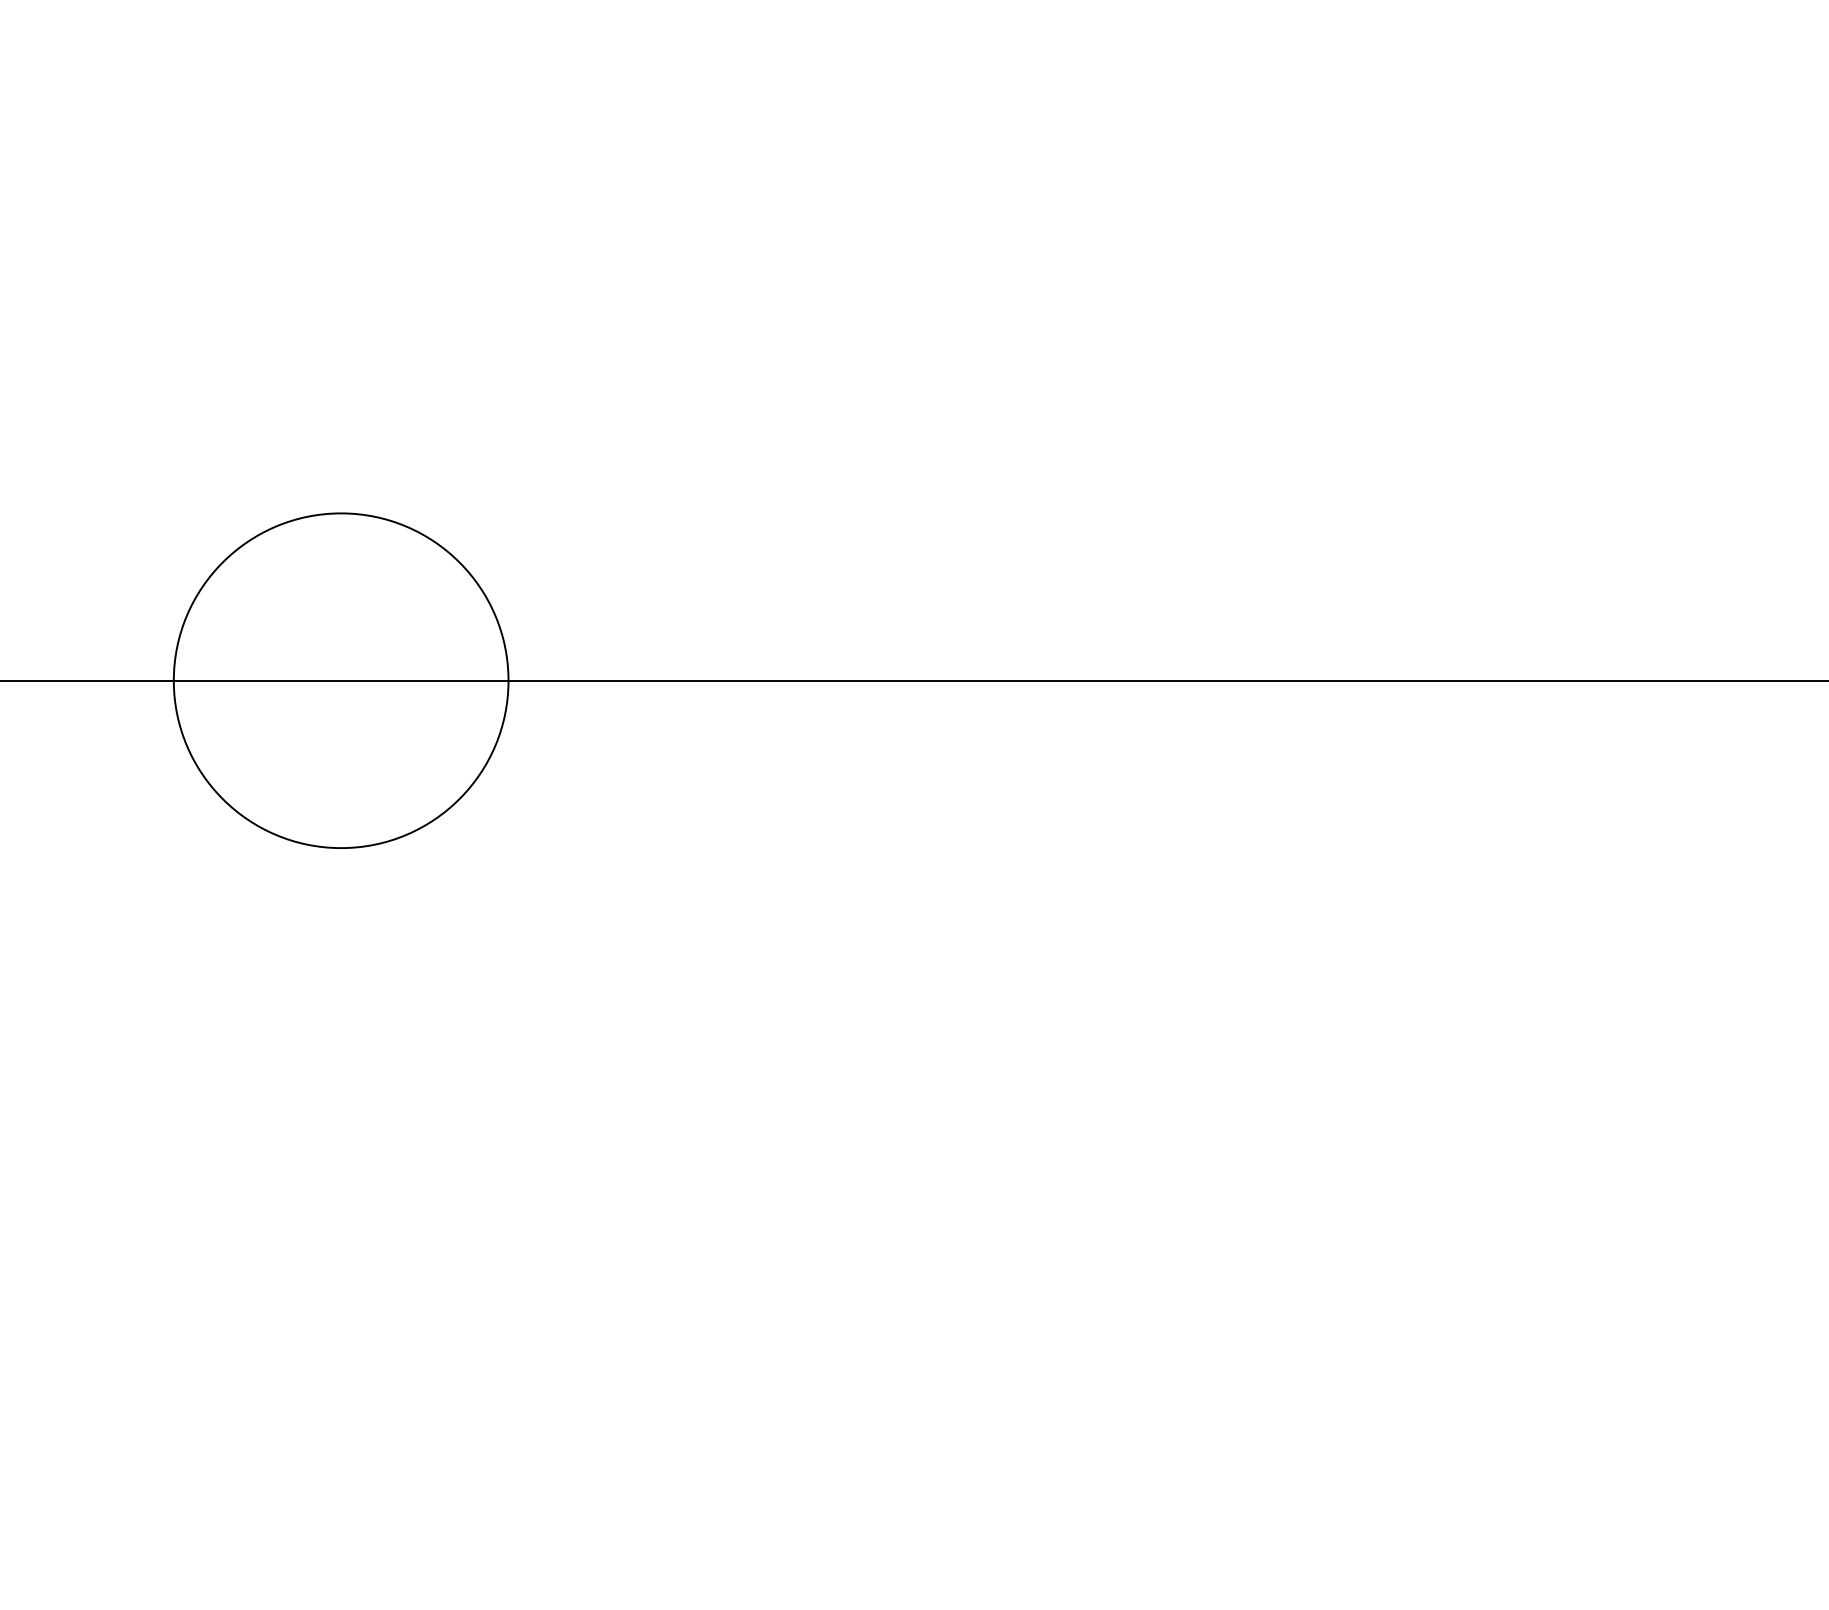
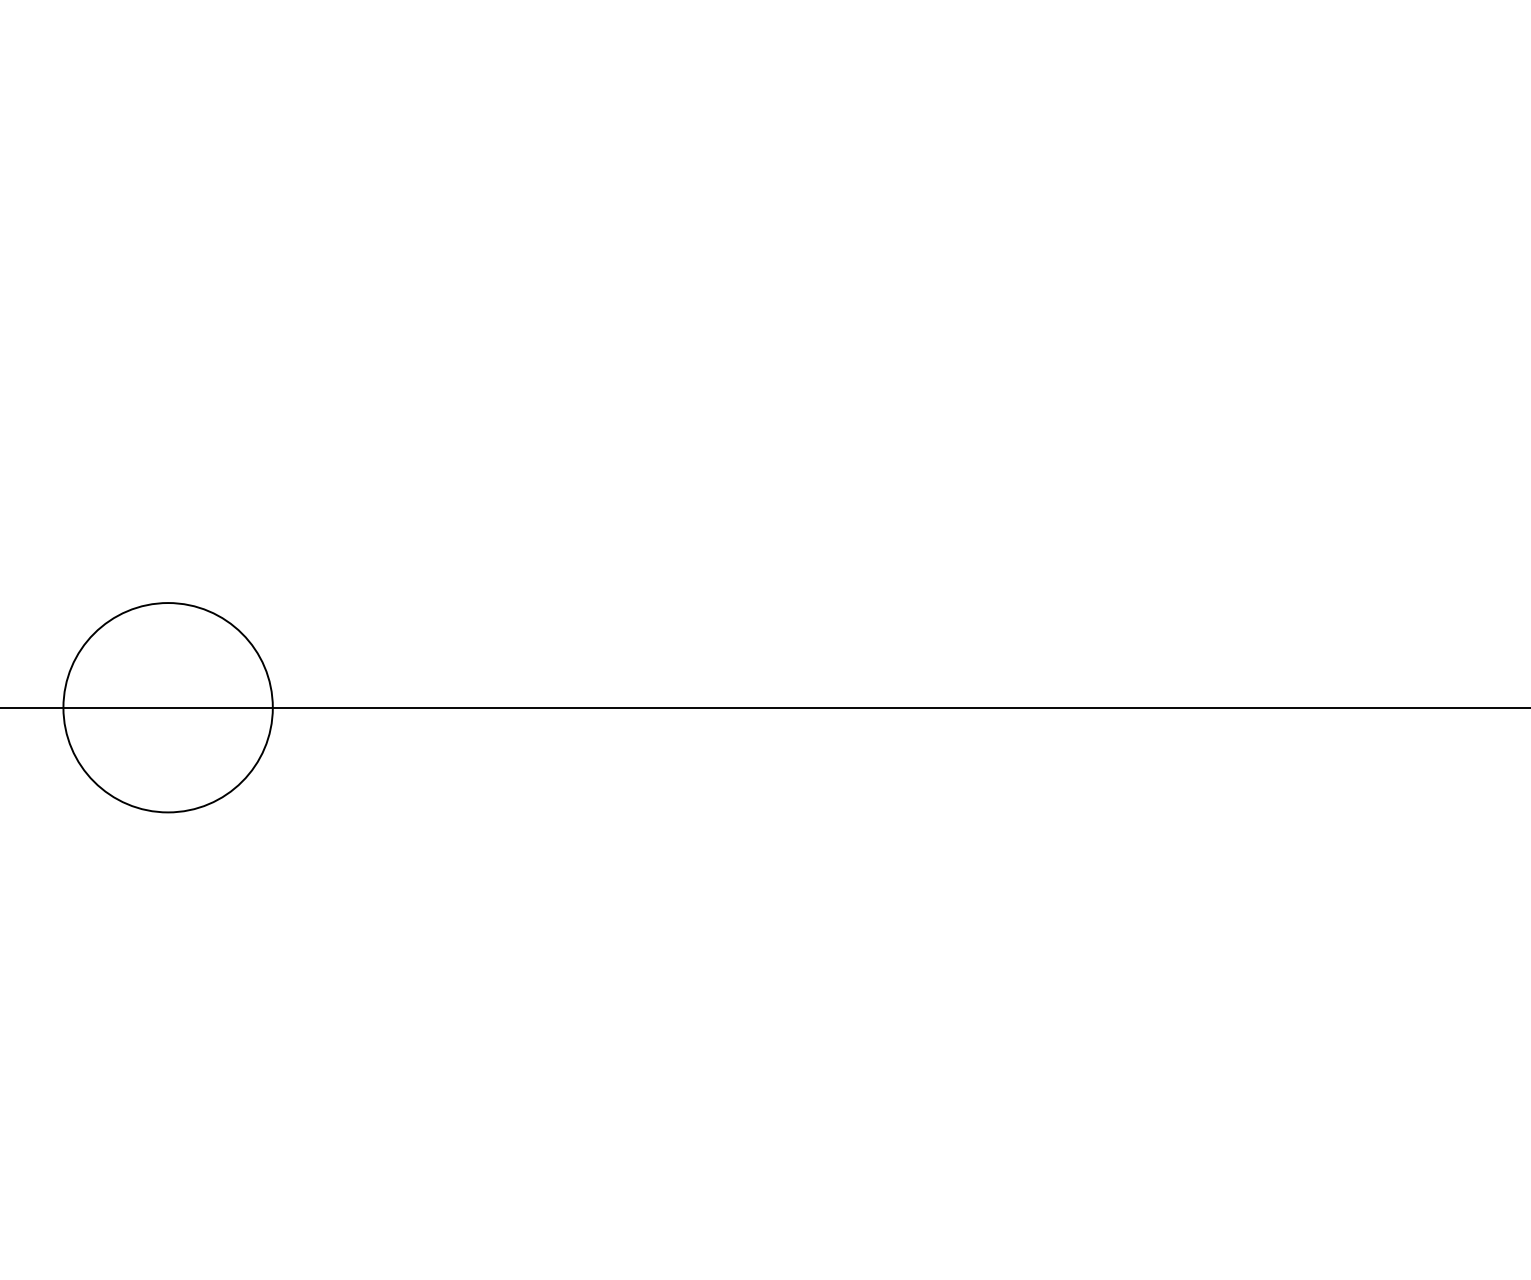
circle: (340, 680) -> (167, 707), size x0.7

